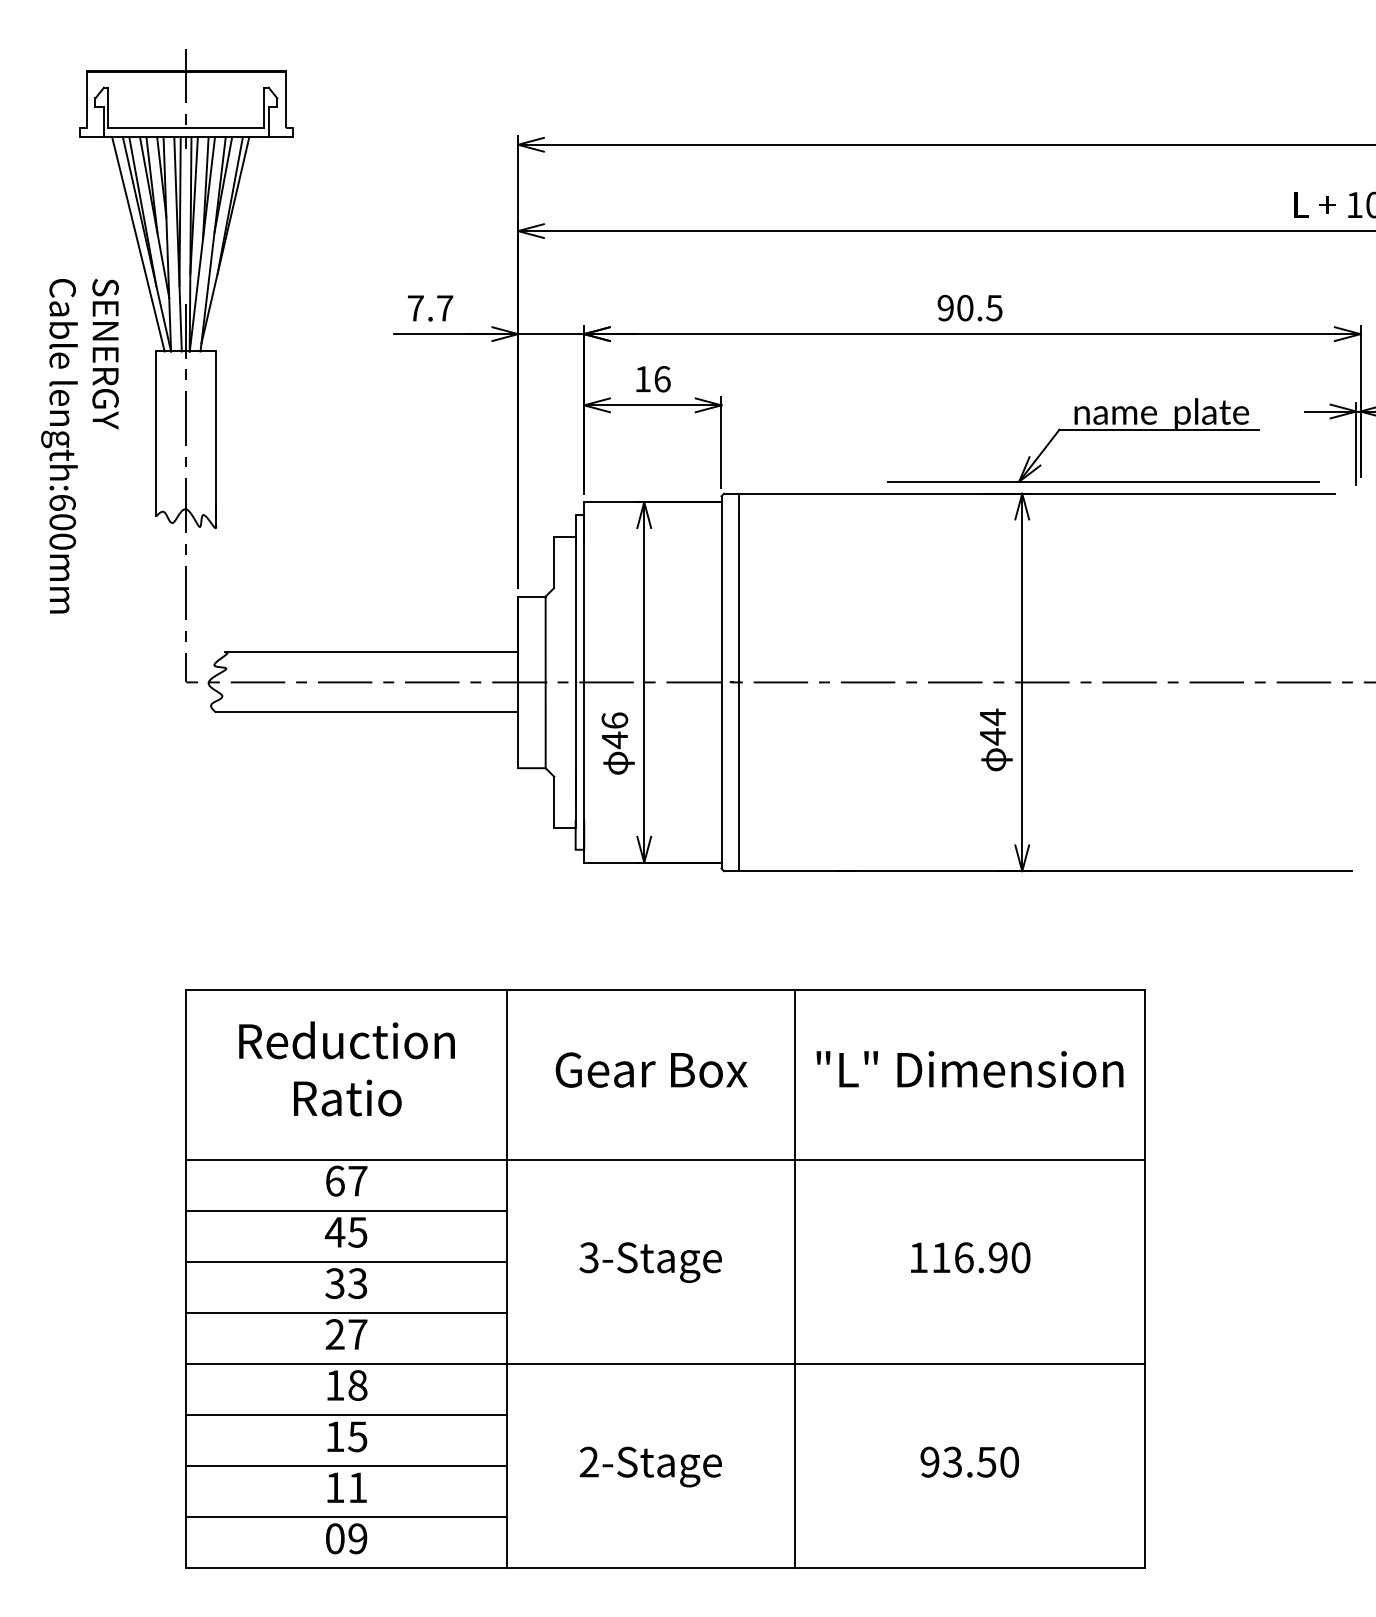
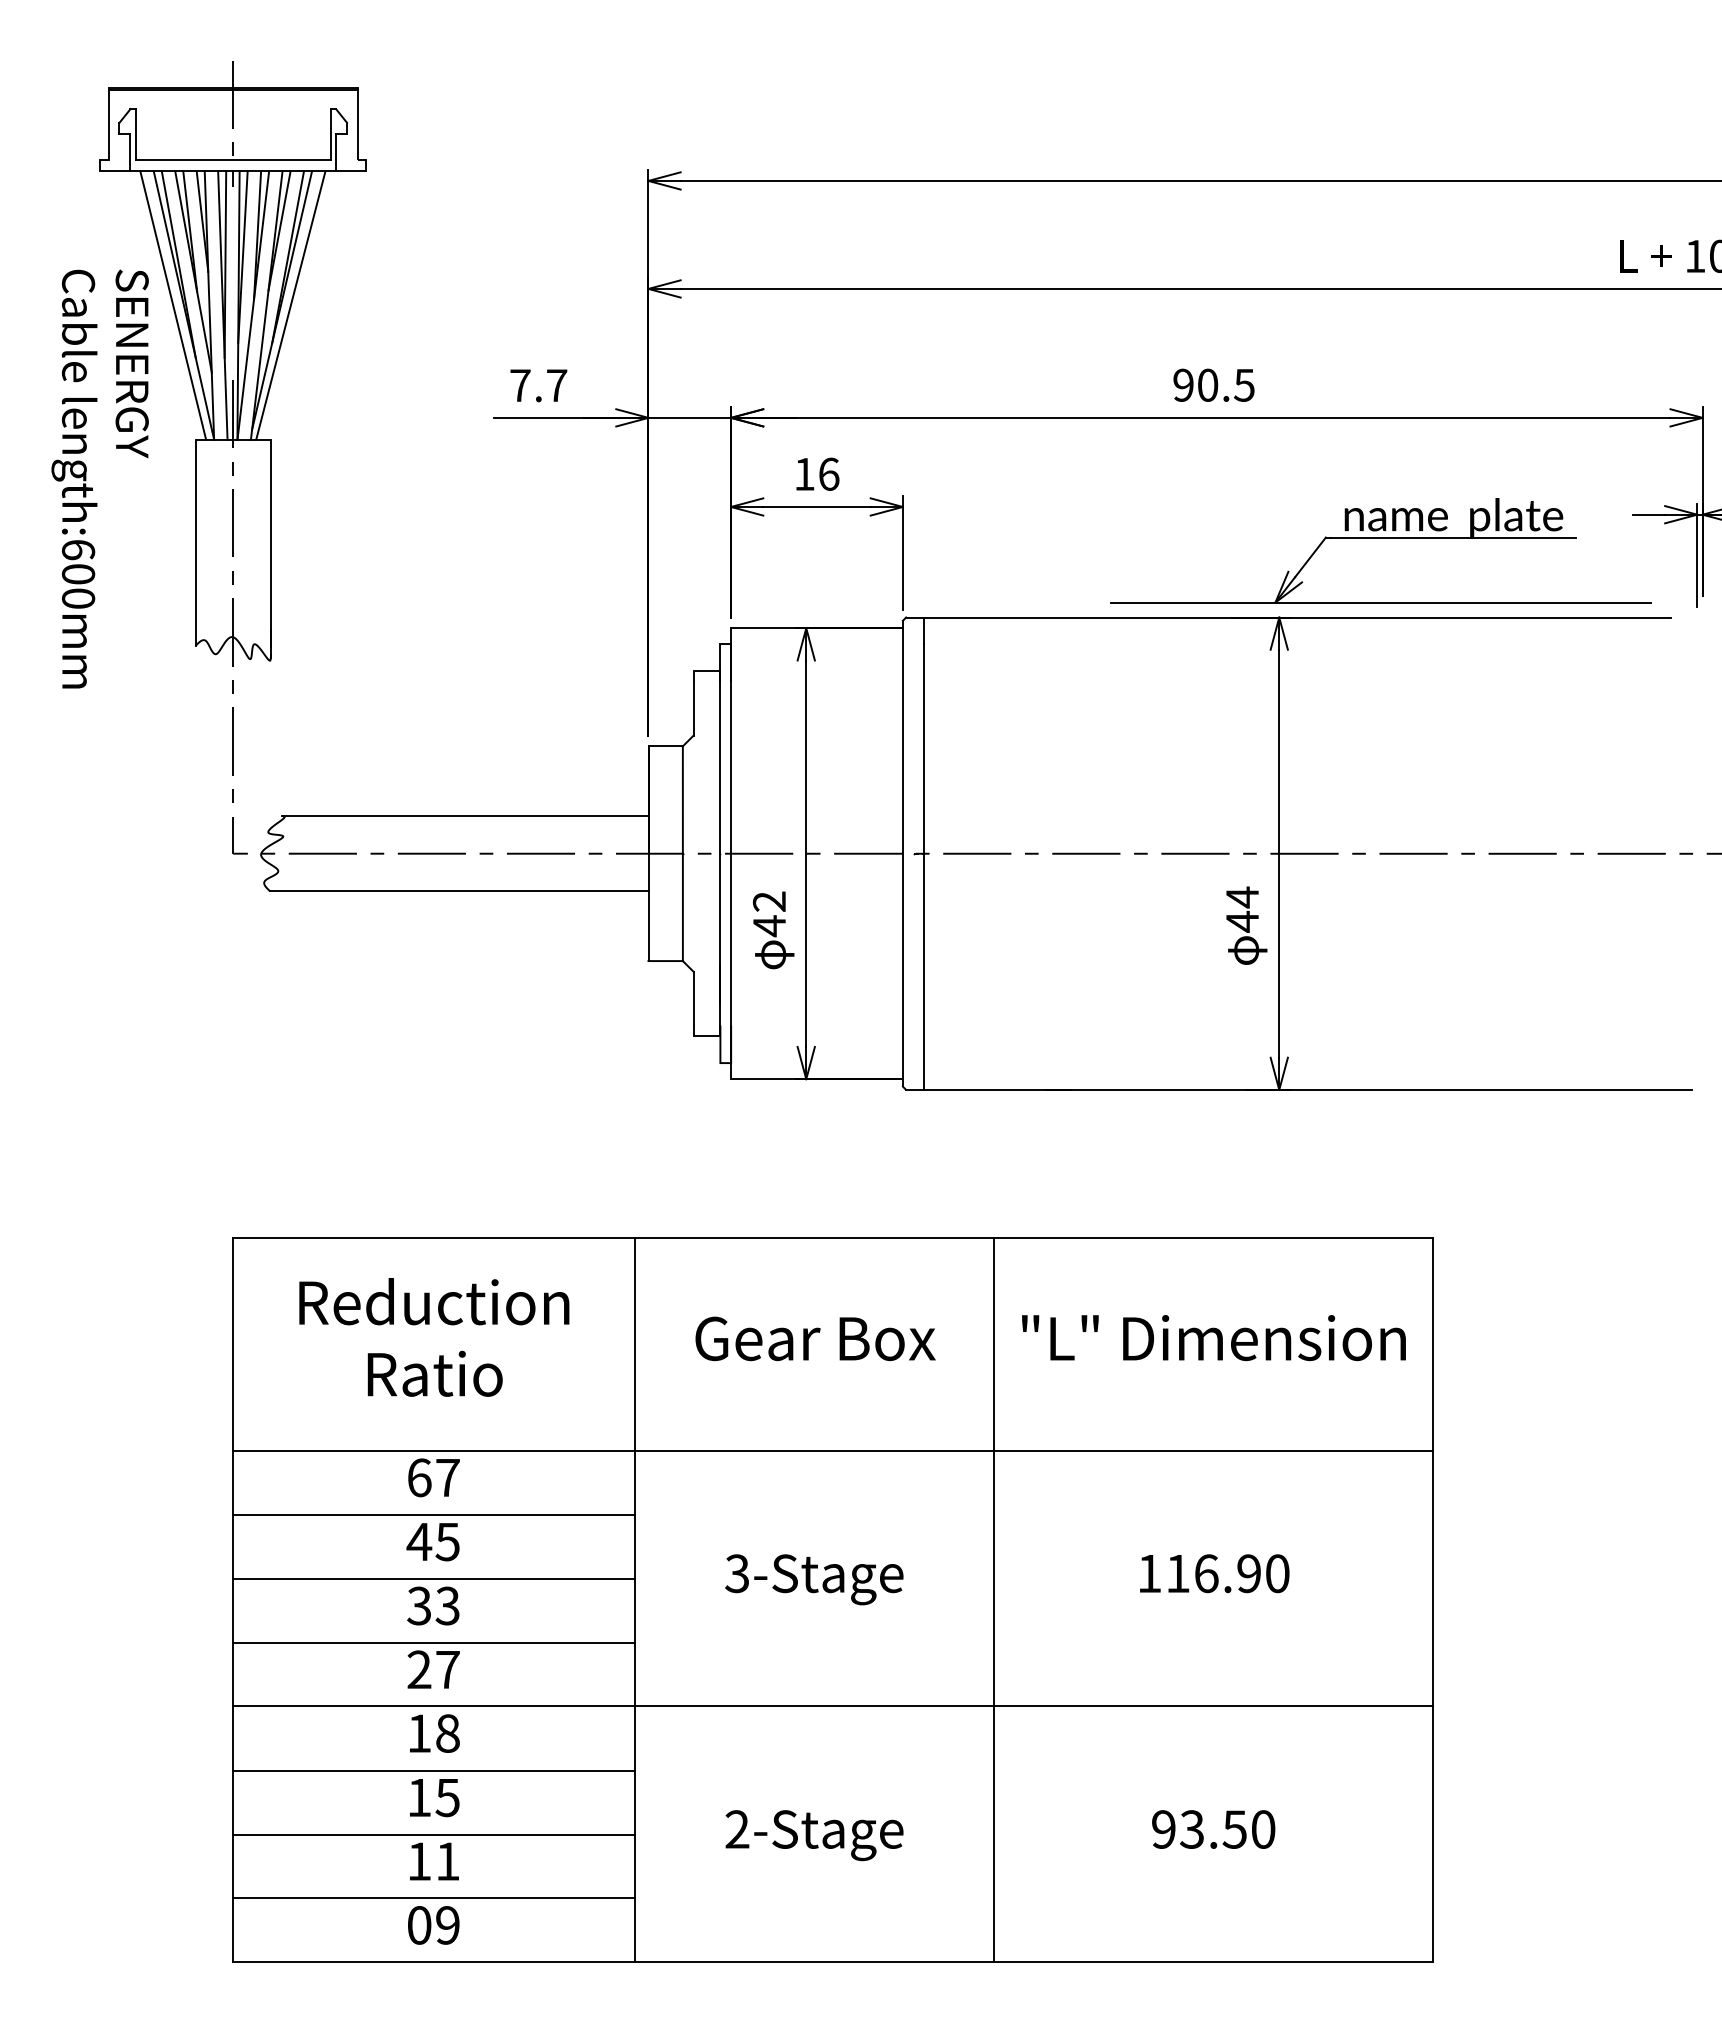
line: (232, 244) -> (290, 305), added
text: (79, 445) -> (99, 478), moved
text: (614, 720) -> (769, 901), 46 -> 42

